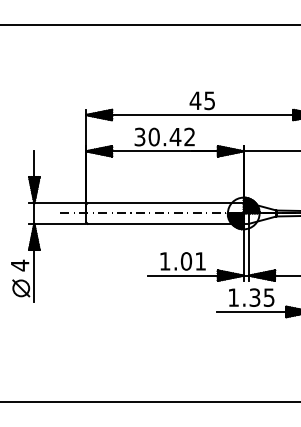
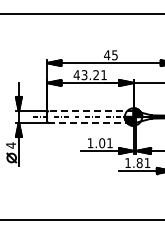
text: (163, 137) -> (89, 75), 30.42 -> 43.21
line: (165, 203) -> (90, 111), solid -> dashed
line: (165, 223) -> (90, 122), solid -> dashed
text: (261, 298) -> (143, 163), 1.35 -> 1.81

